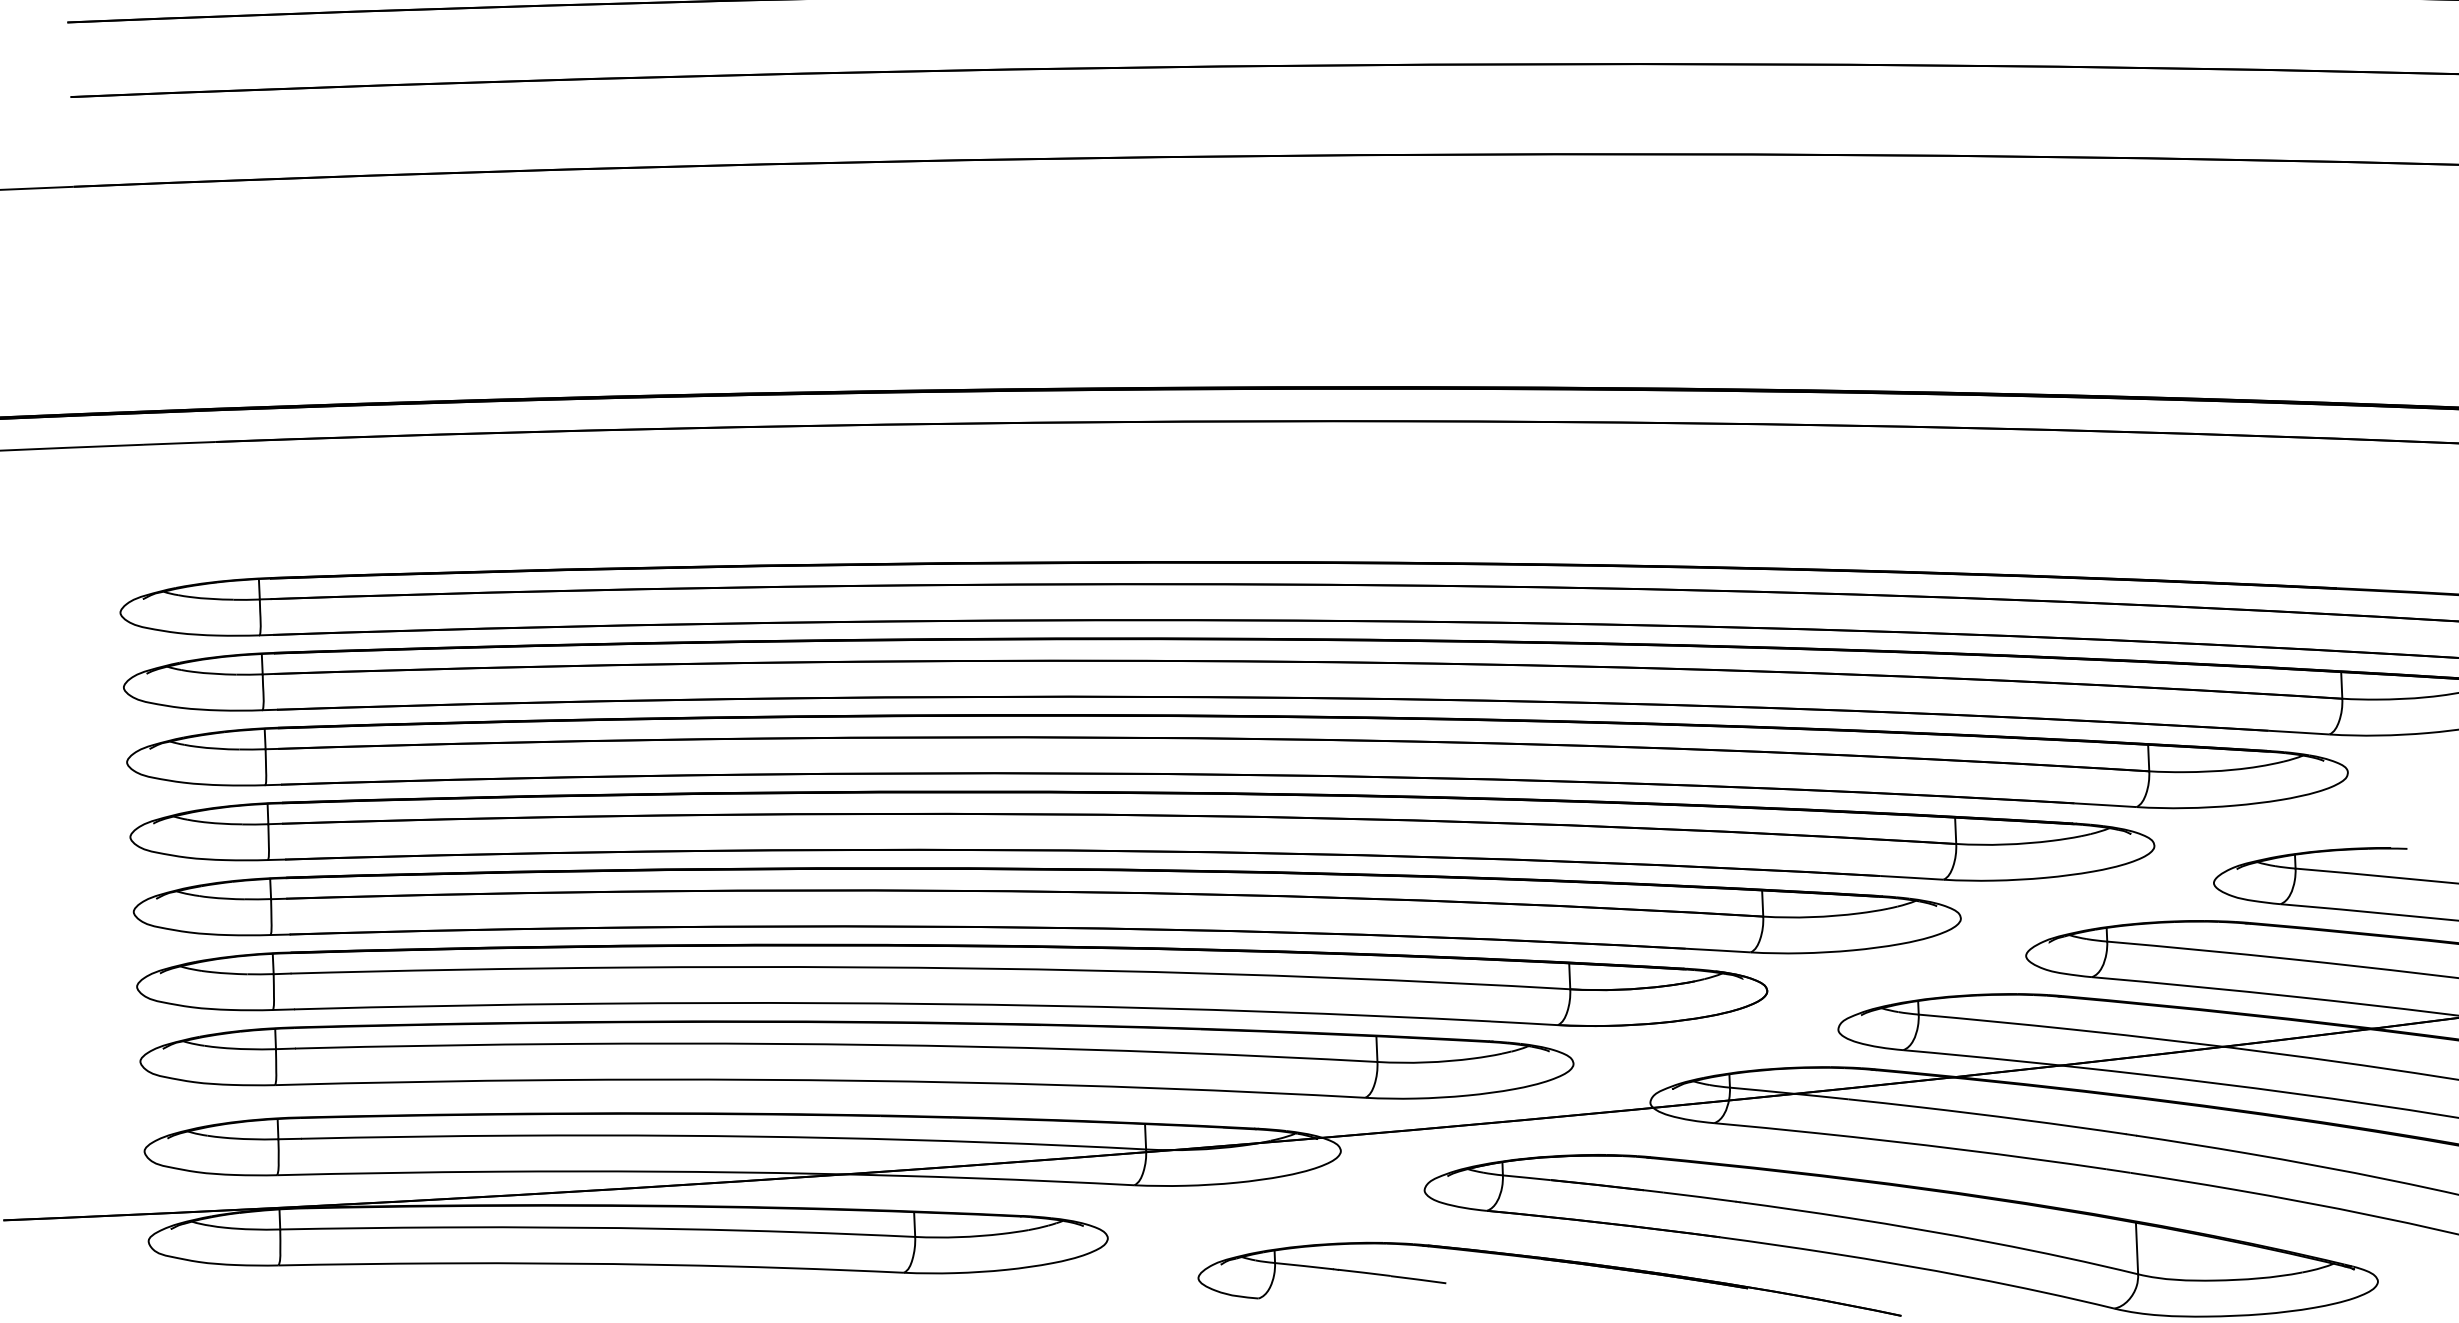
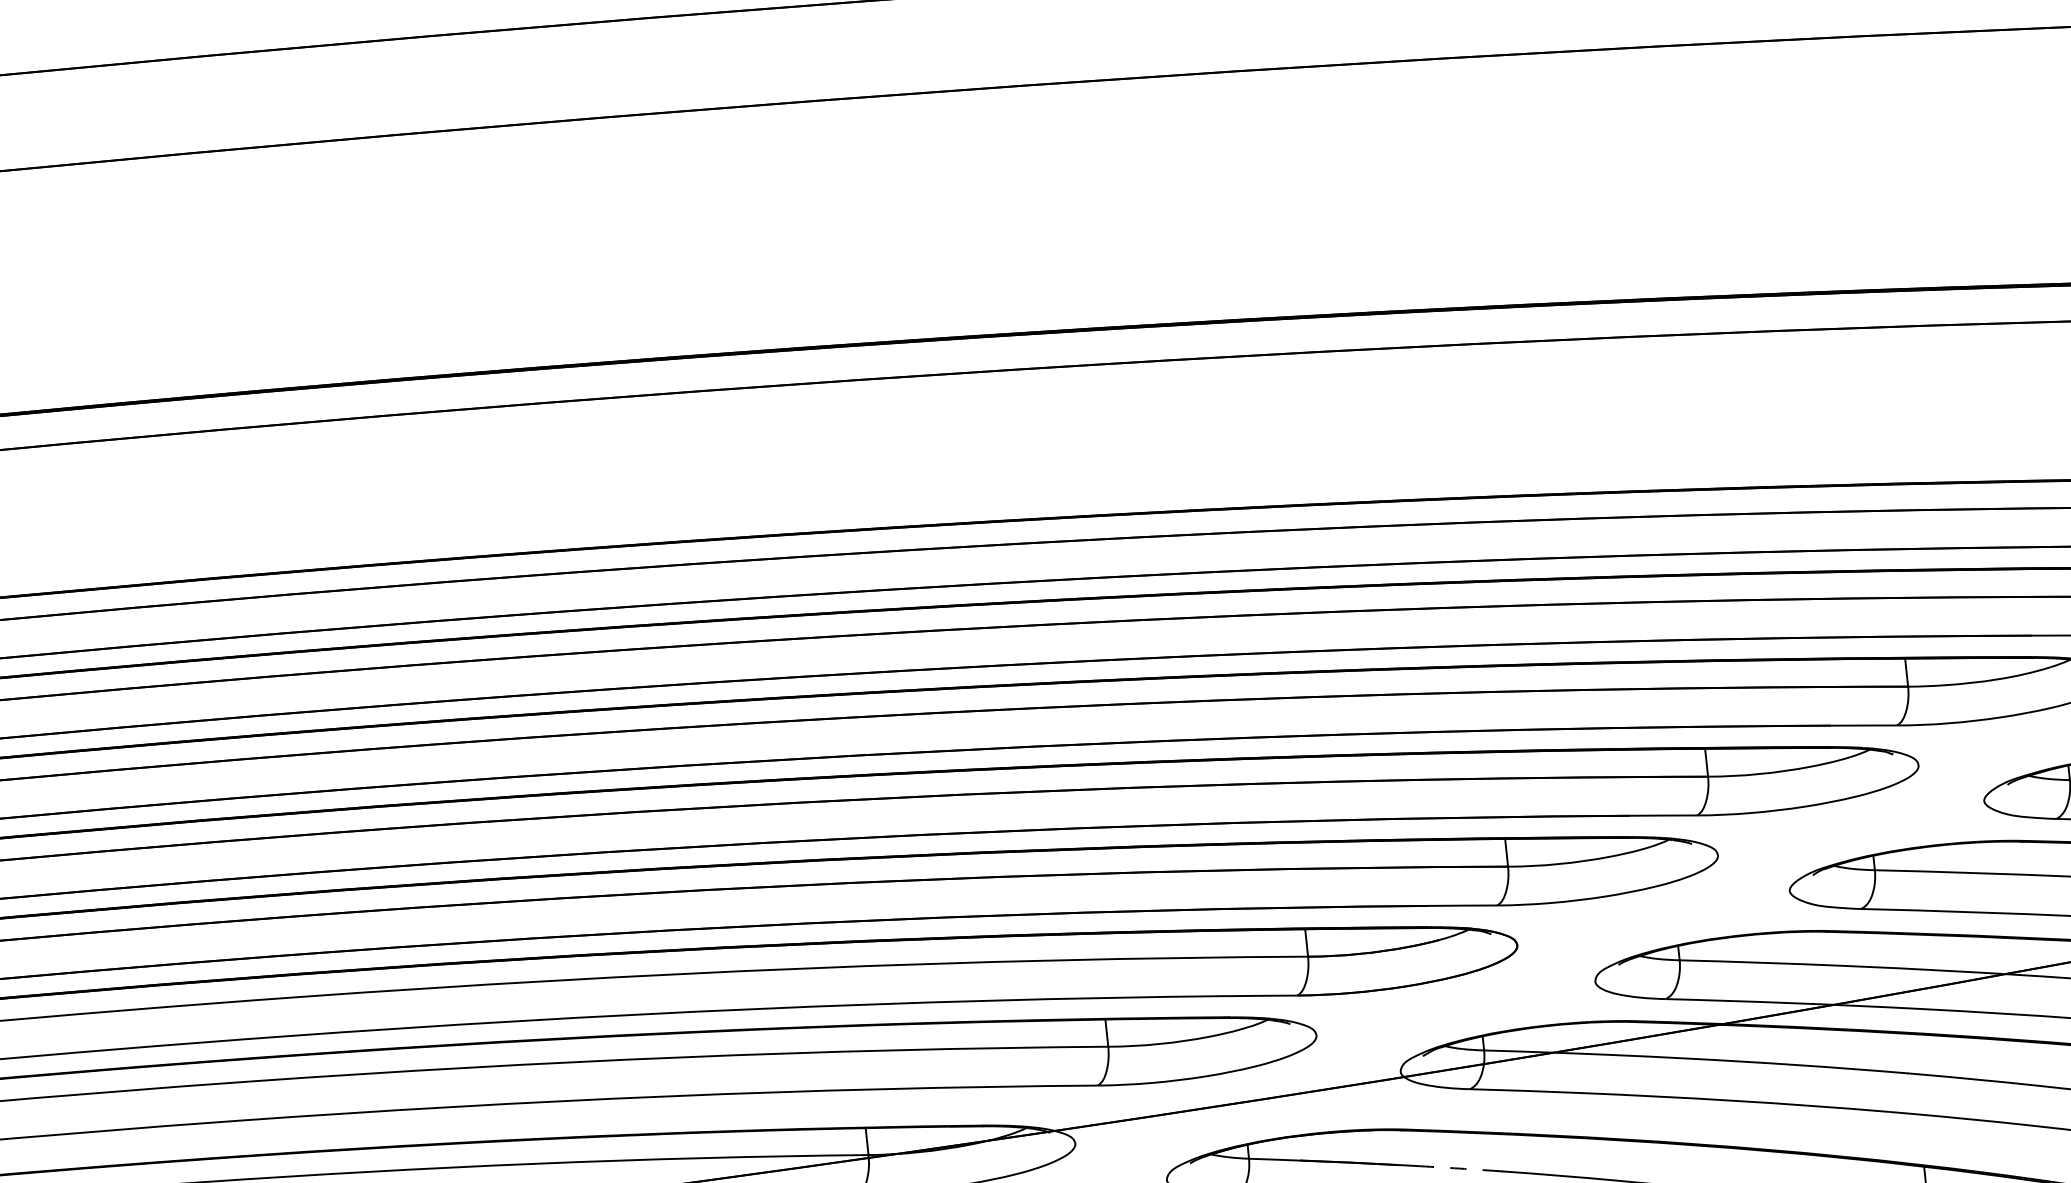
arc: (1699, 1197) -> (1459, 1169), solid -> dashed

